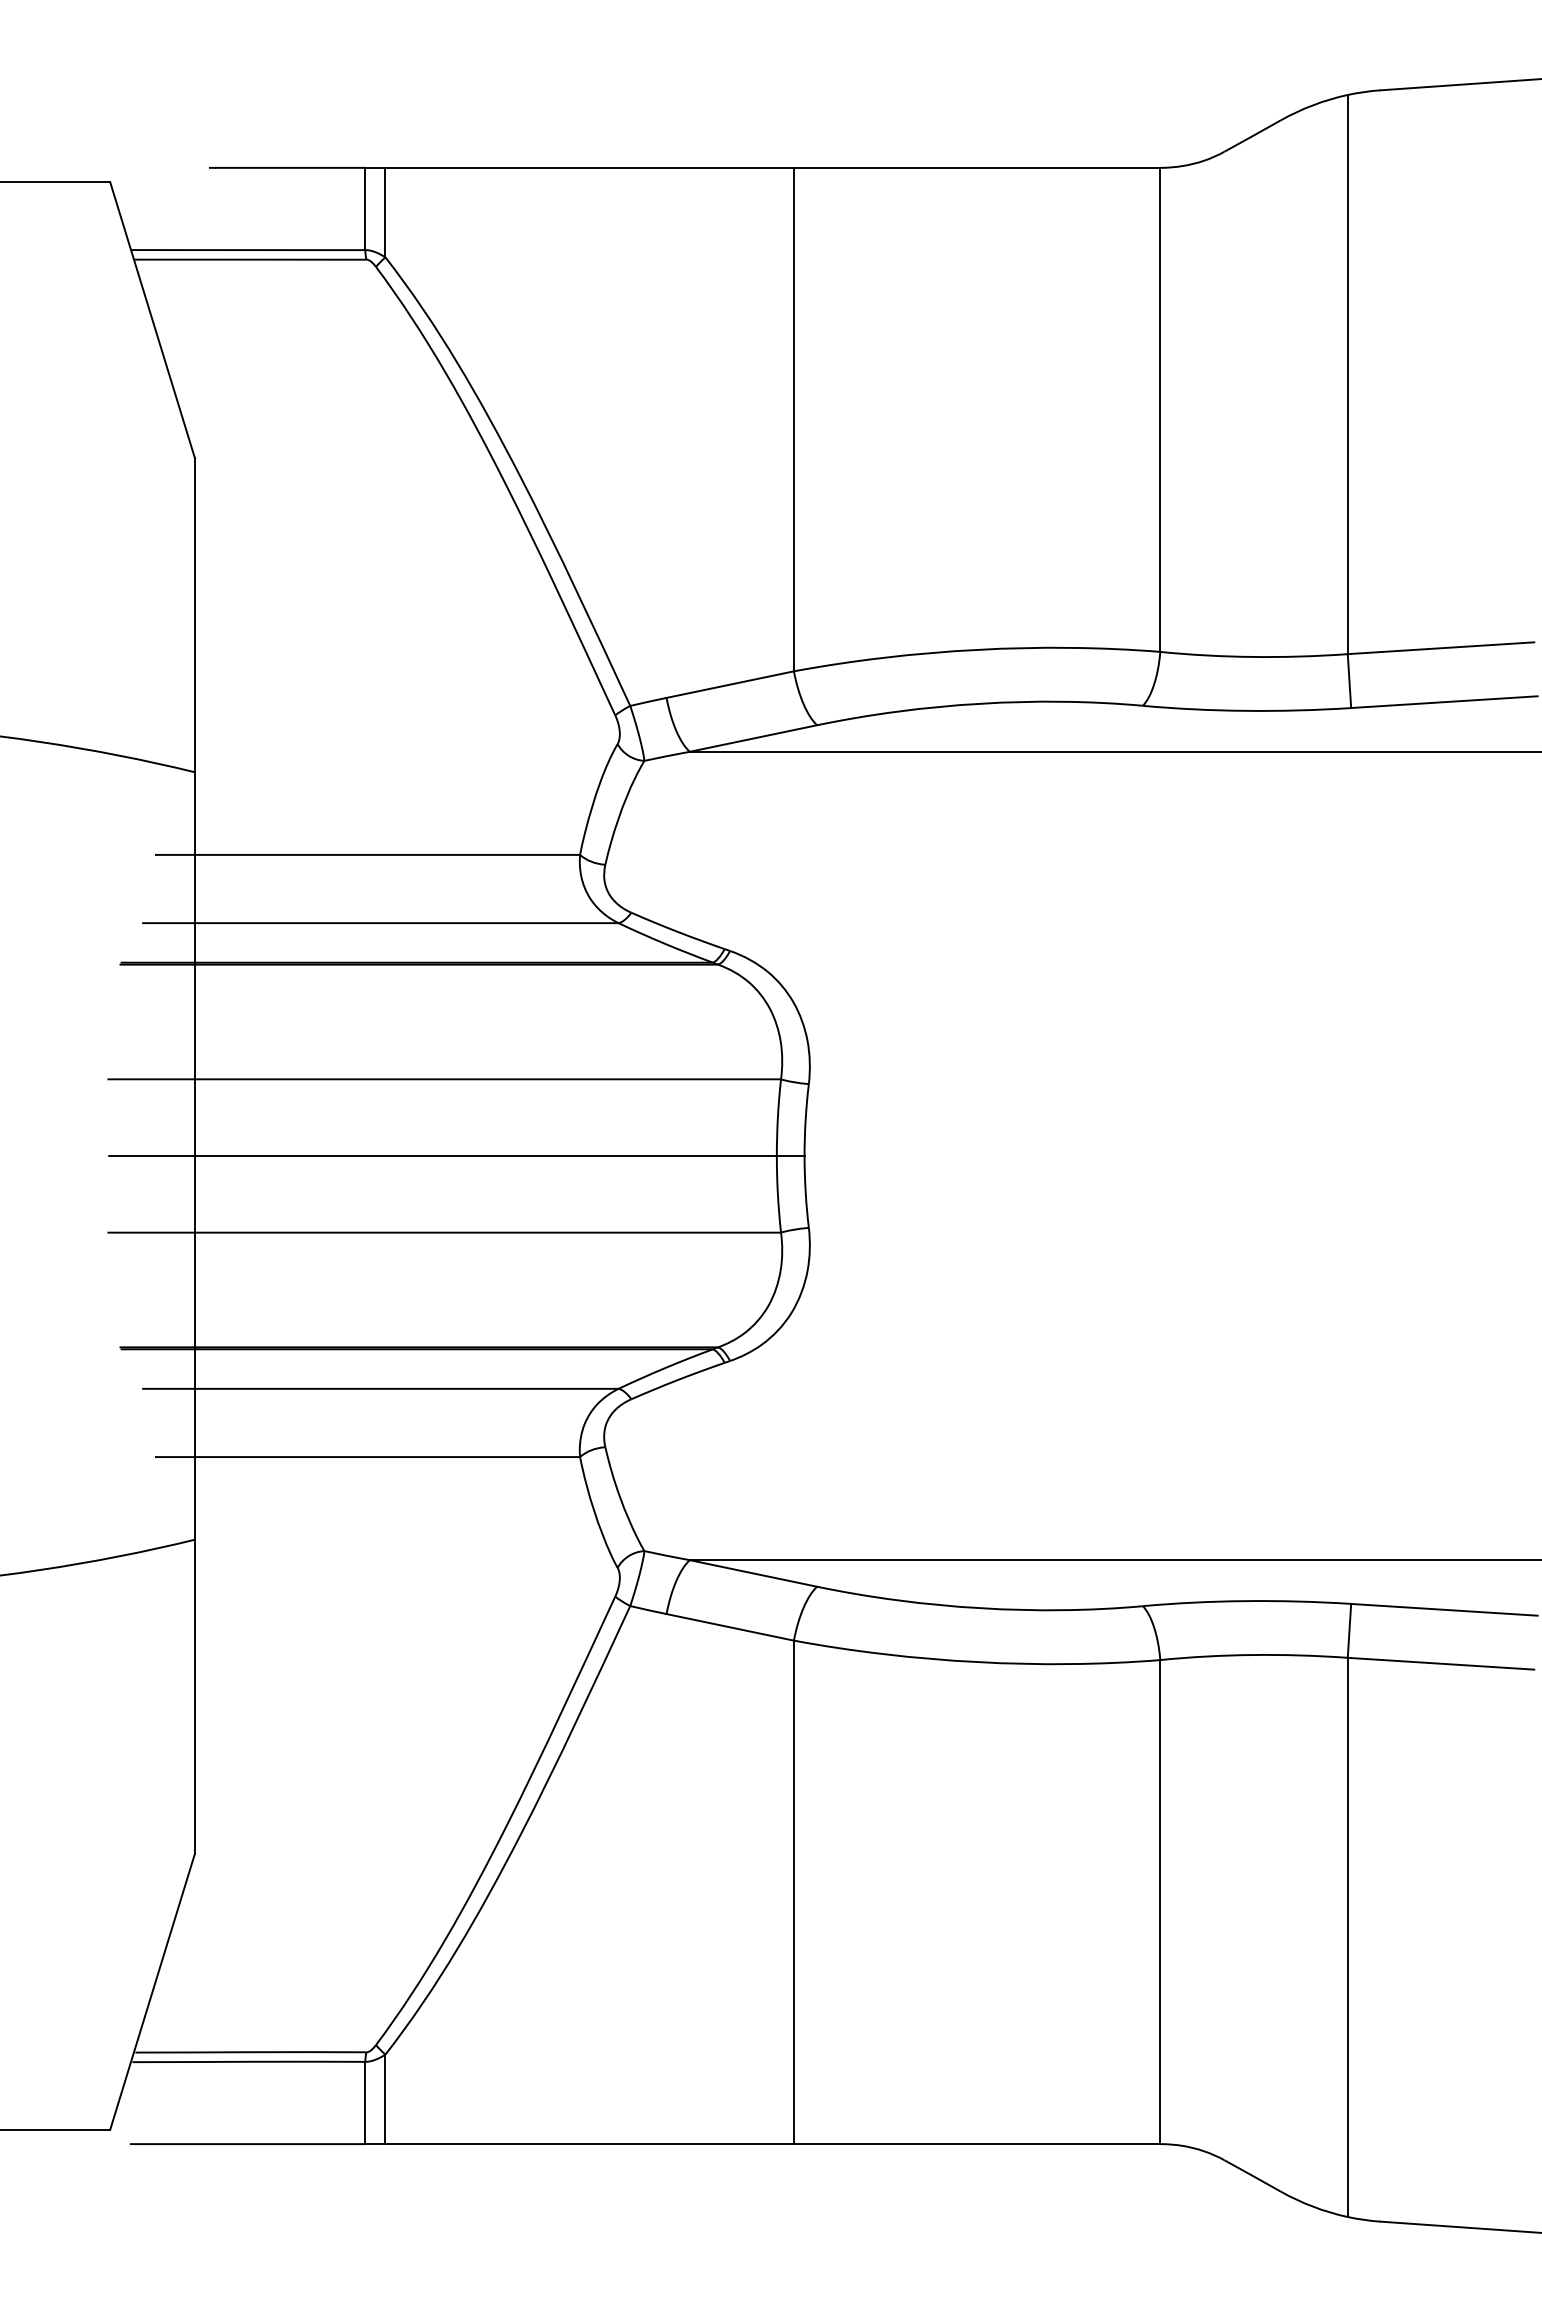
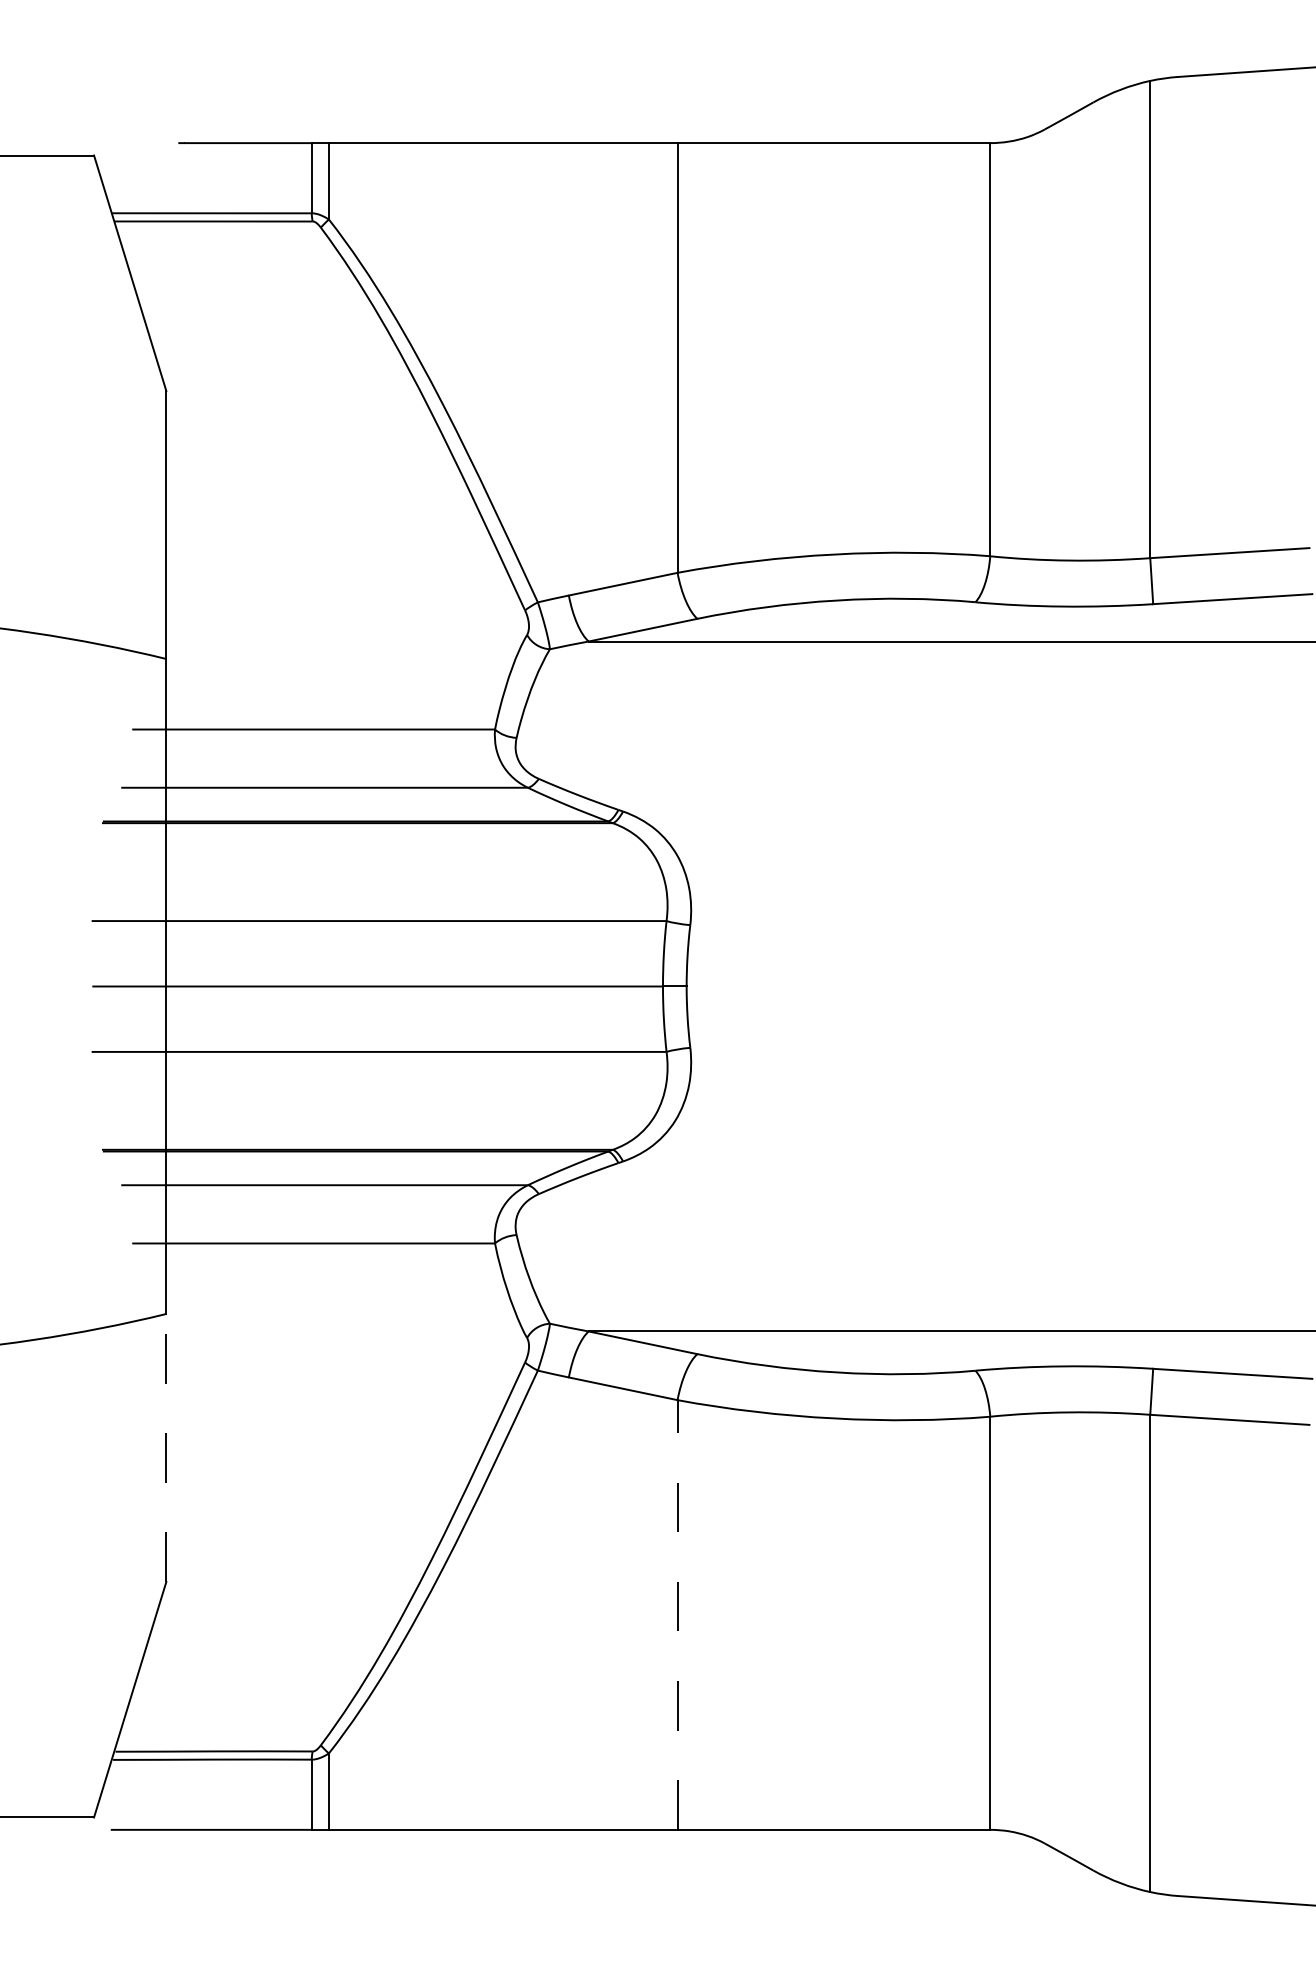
line: (194, 1696) -> (165, 1447), solid -> dashed
line: (793, 1892) -> (677, 1615), solid -> dashed

